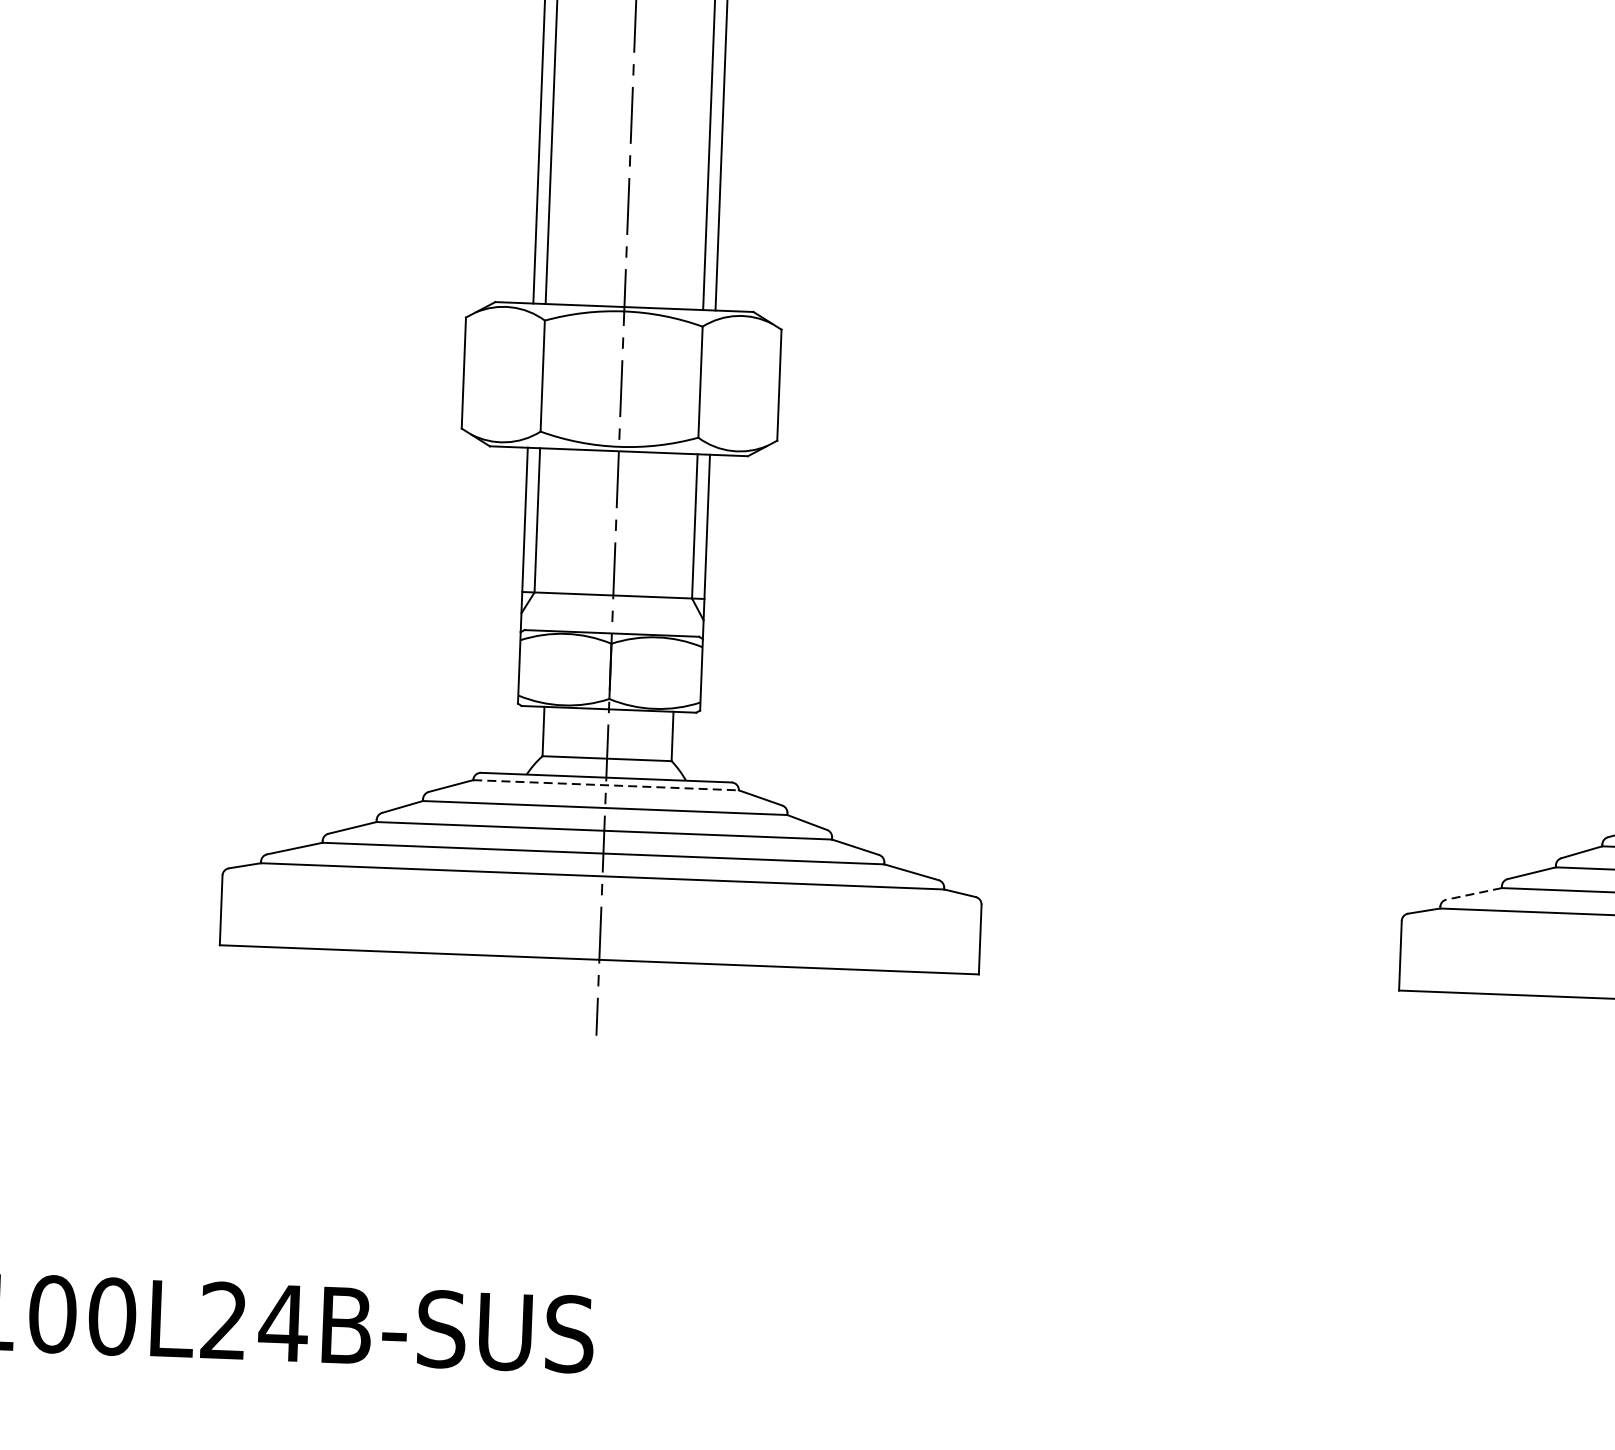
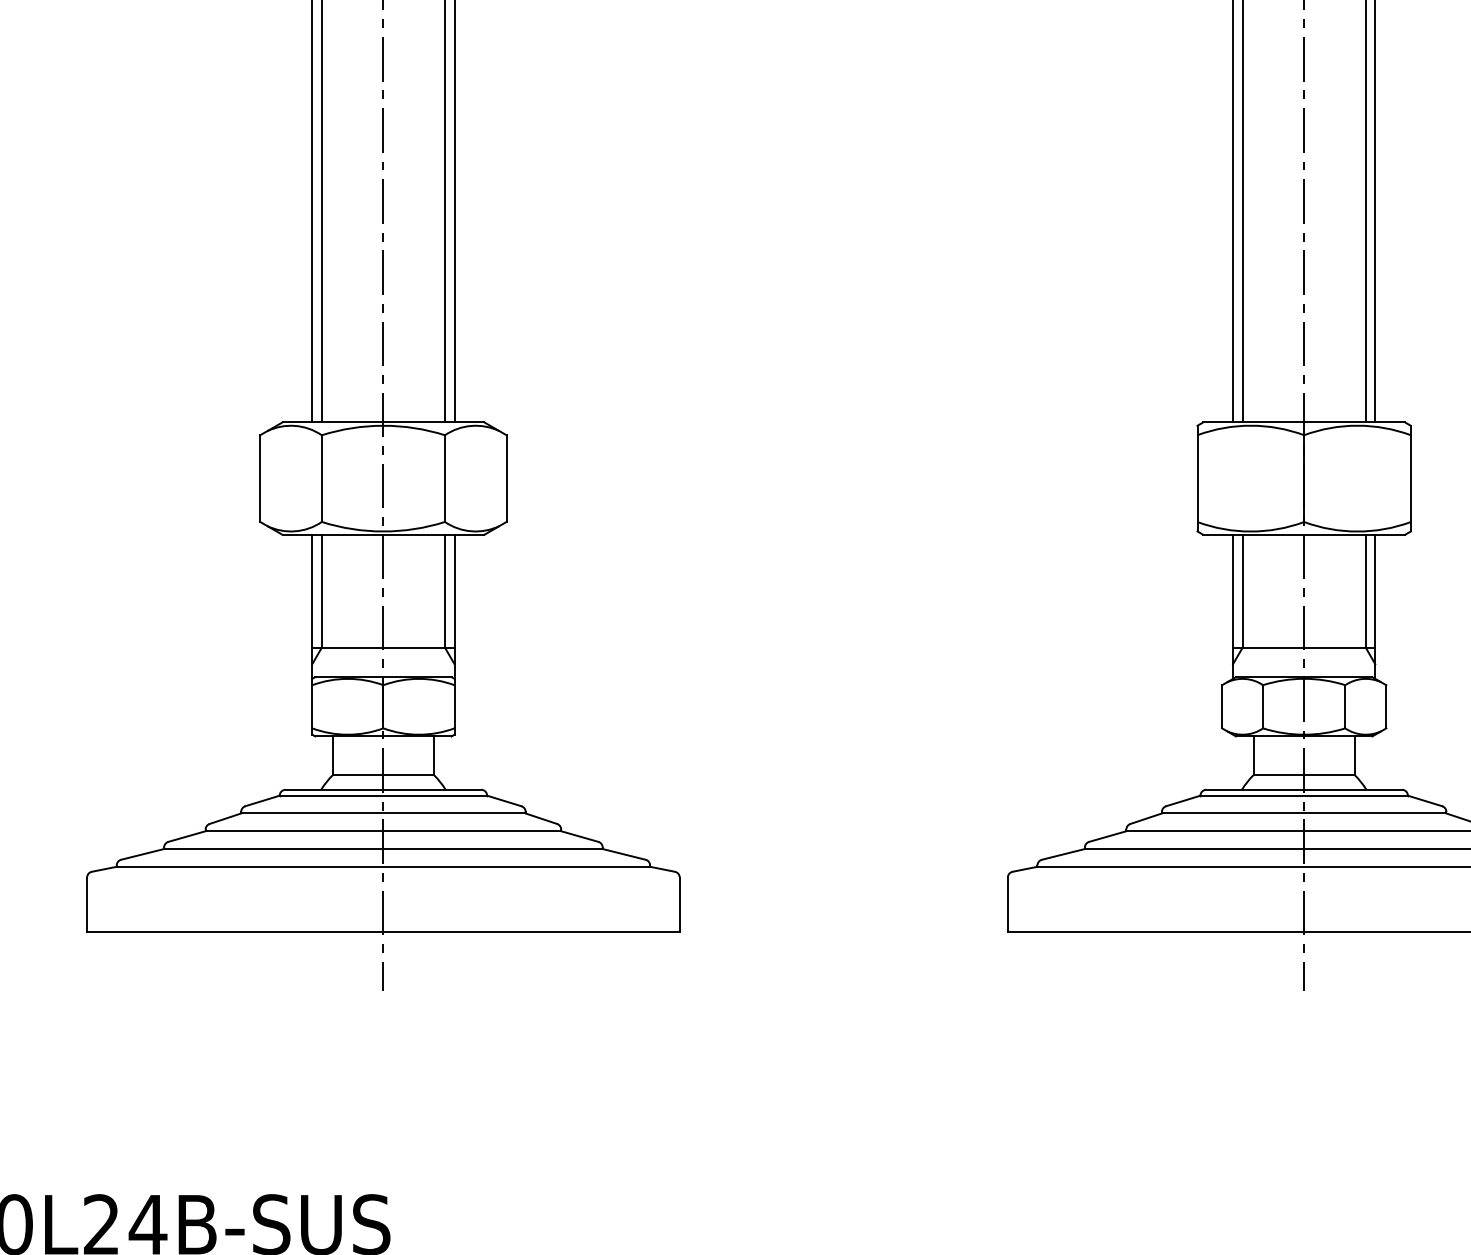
line: (606, 785) -> (383, 795), dashed -> solid
line: (1472, 893) -> (1062, 854), dashed -> solid

